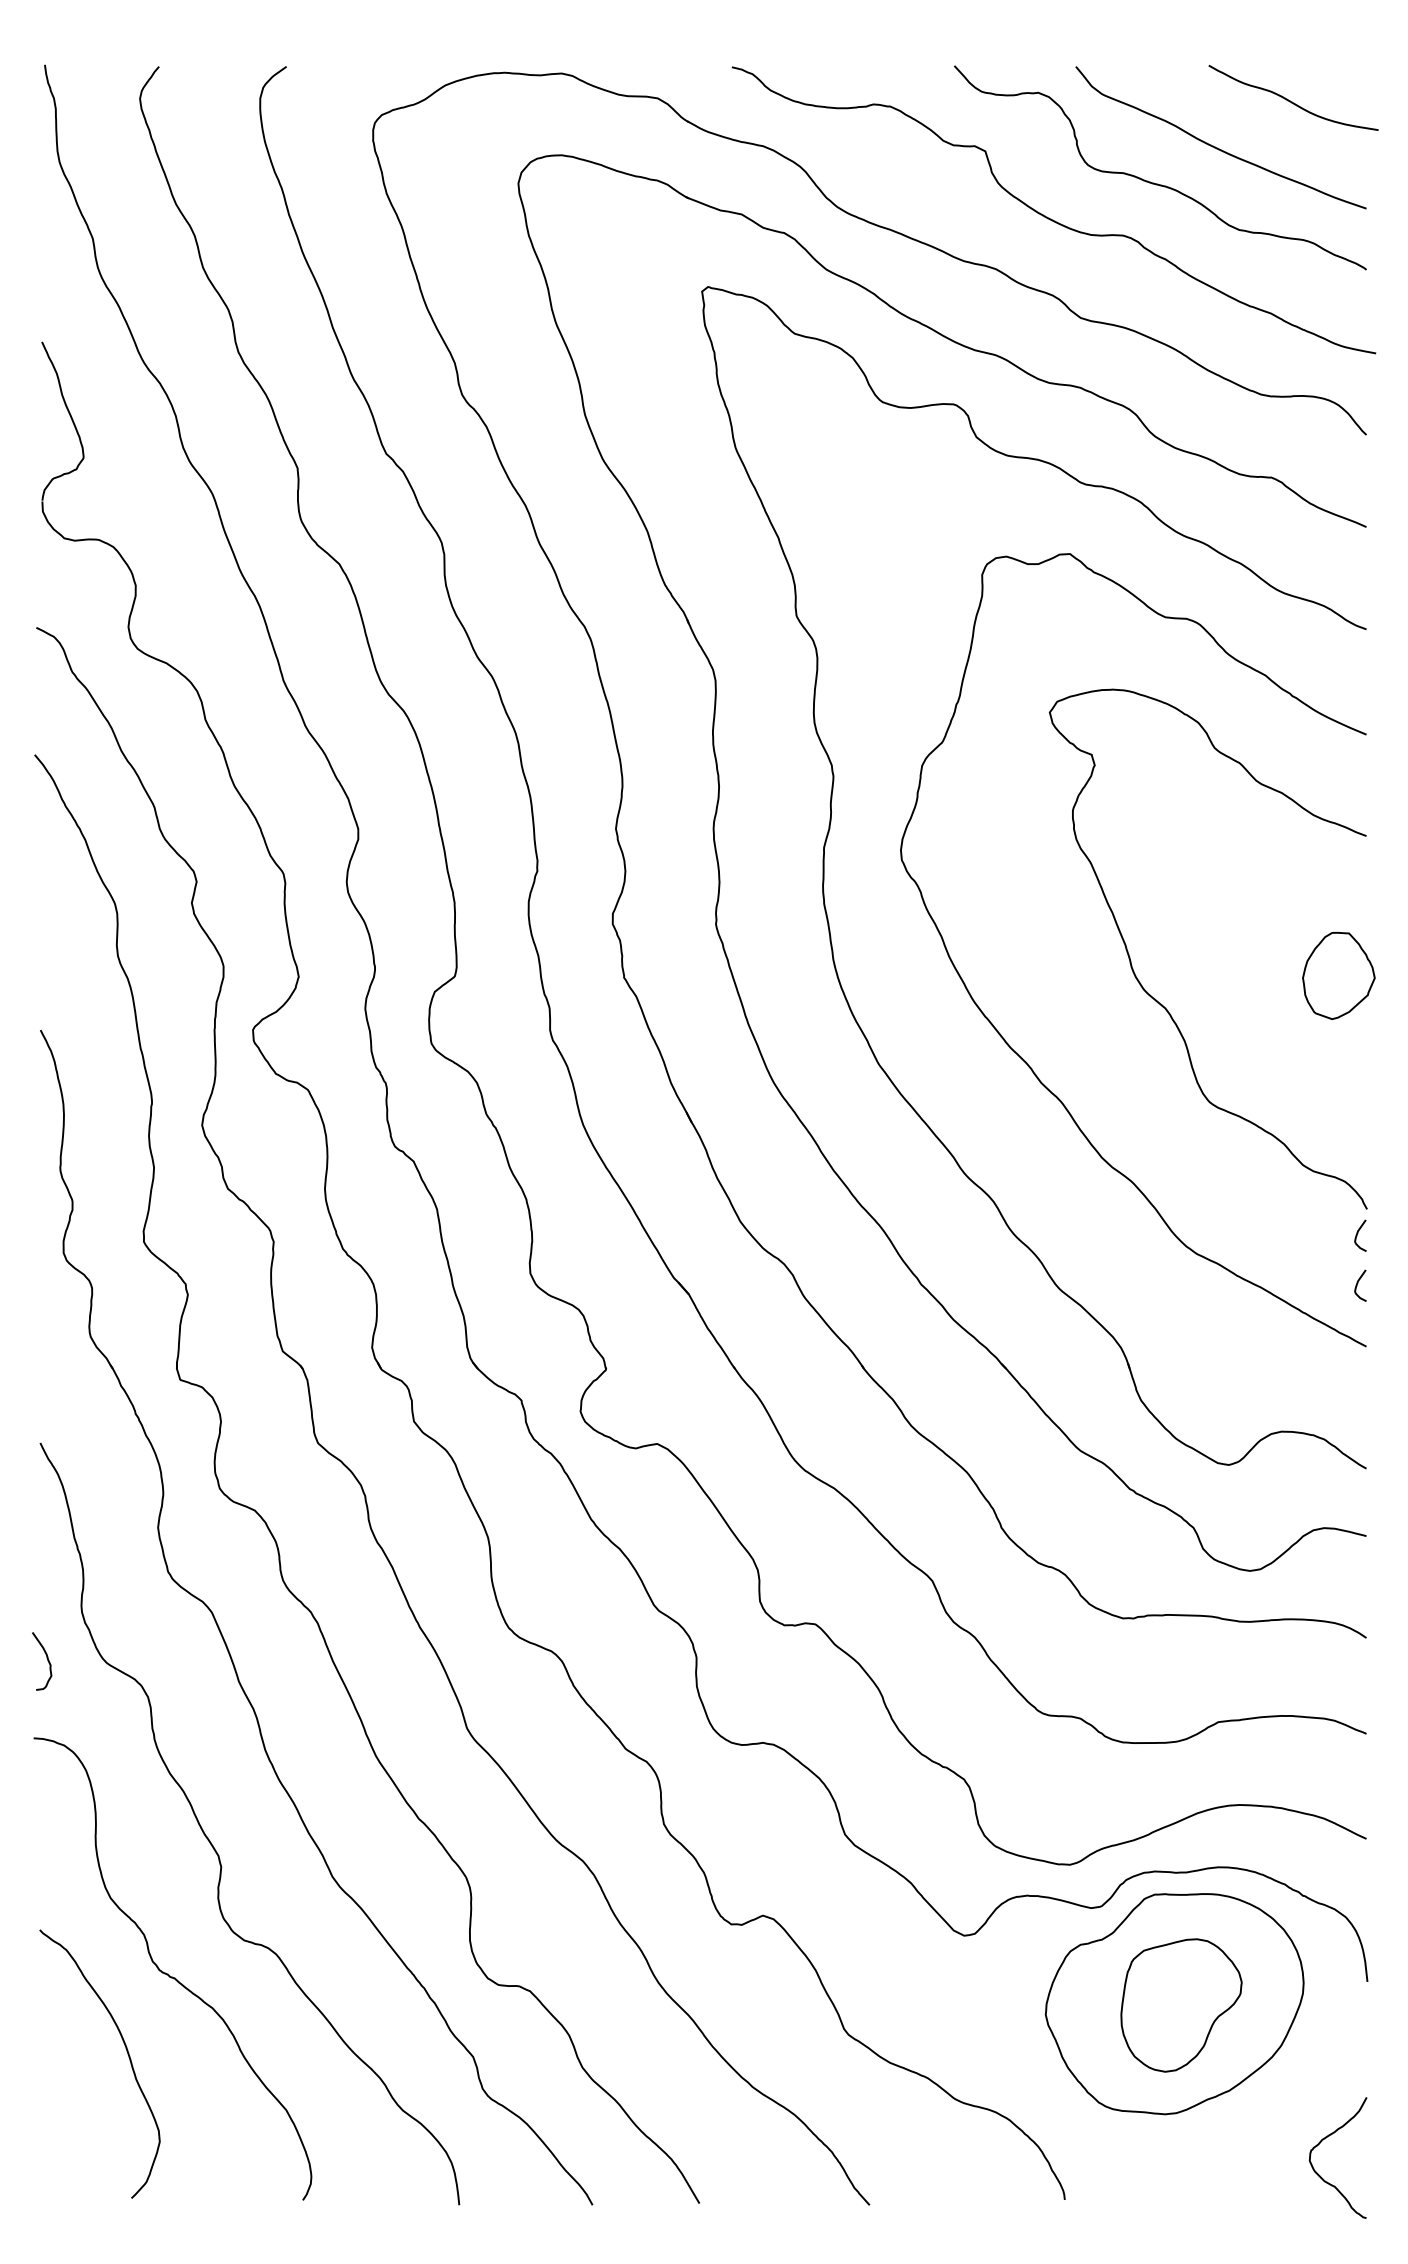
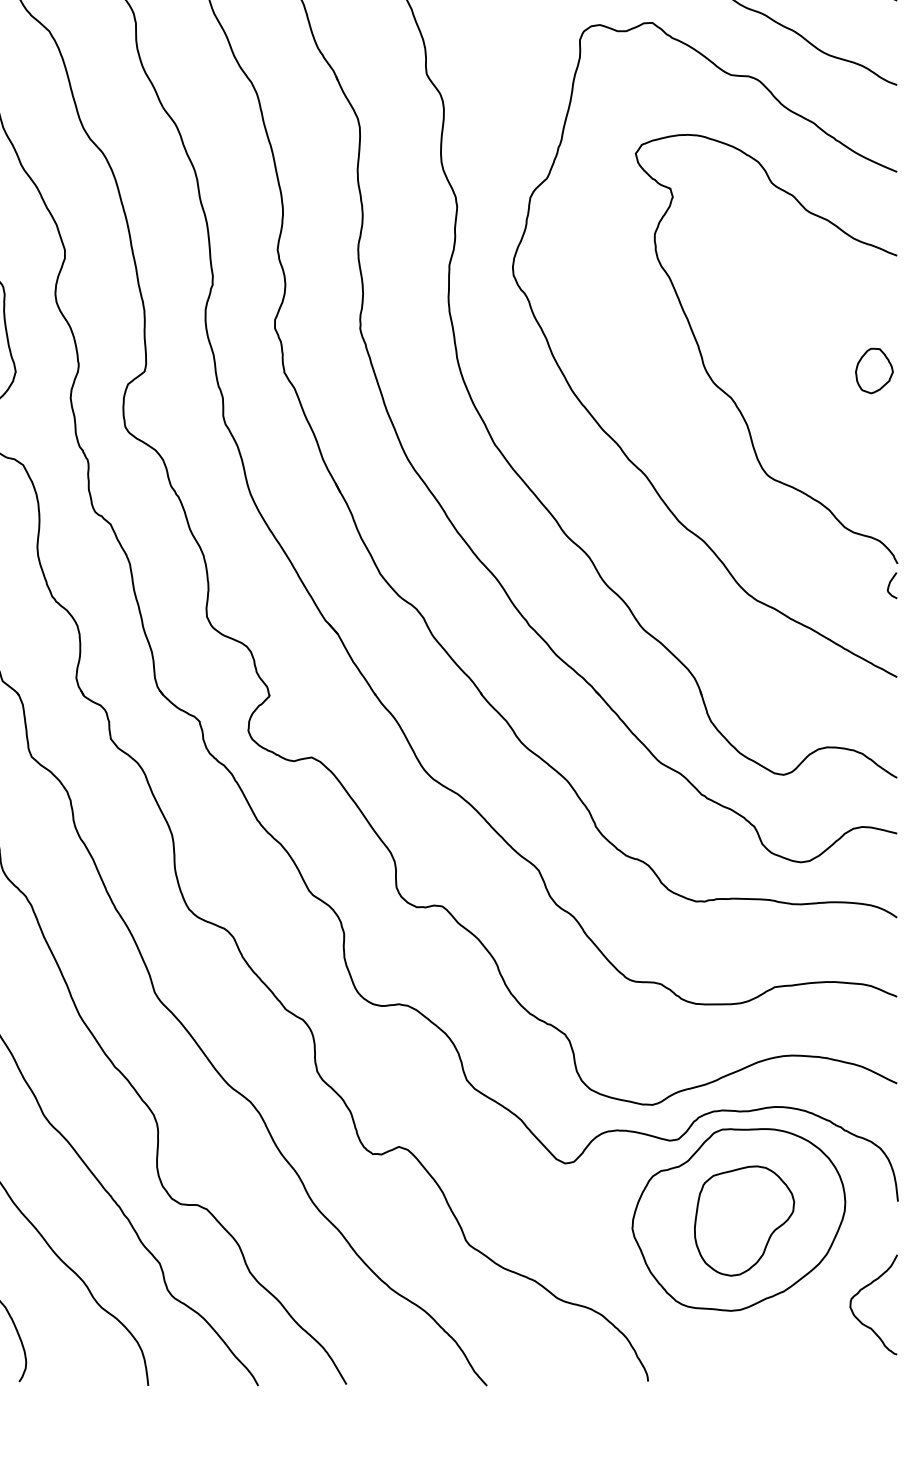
part: (1338, 975) -> (874, 370), size x0.62
curve: (1358, 1283) -> (890, 625), removed
curve: (1322, 2141) -> (860, 1291), moved

